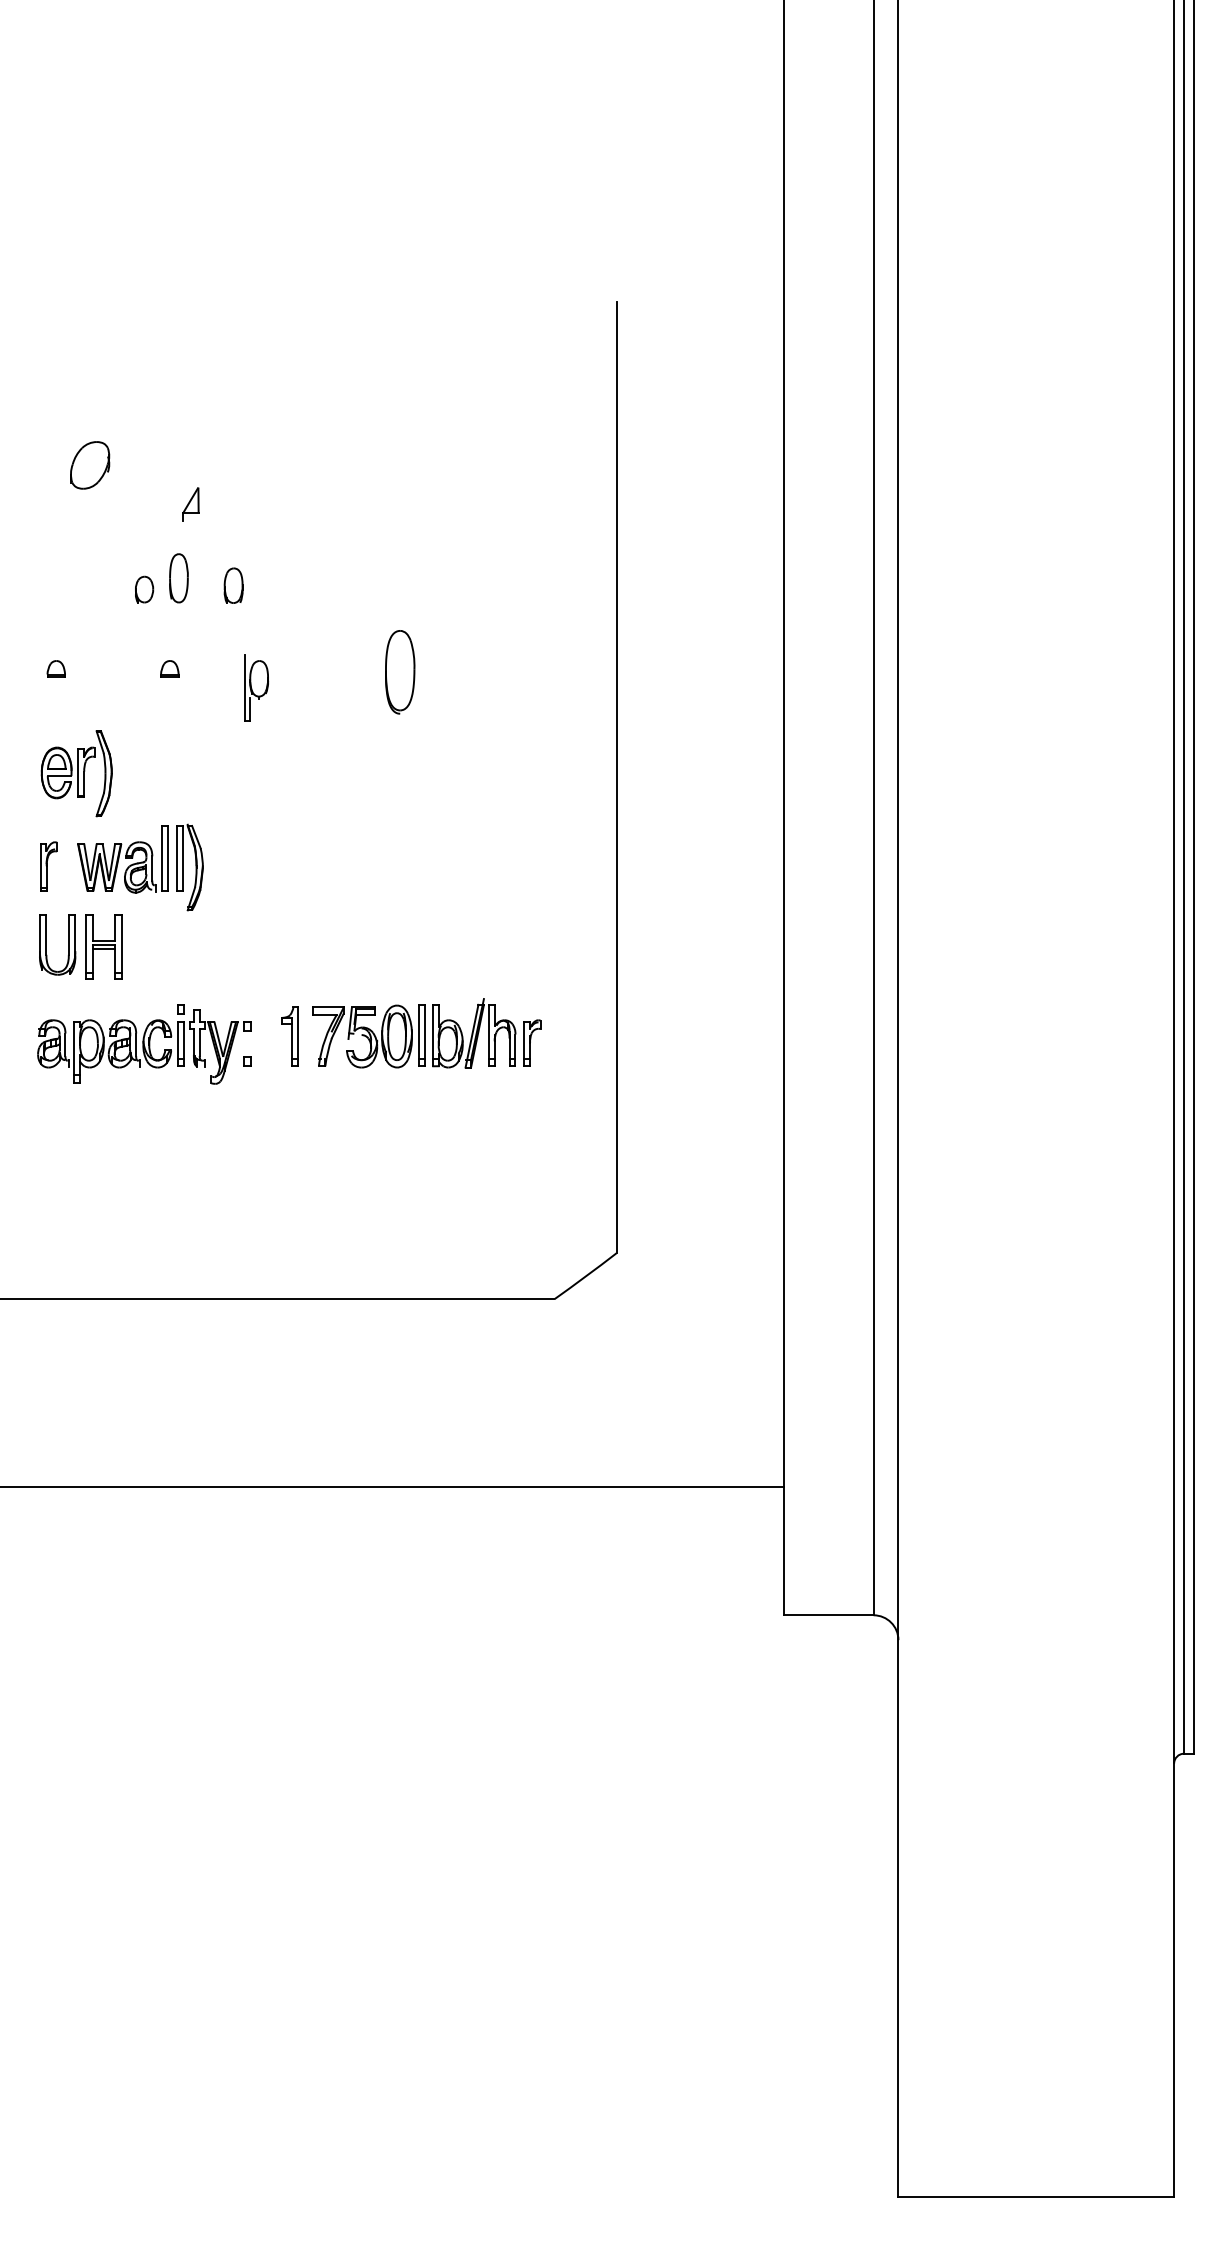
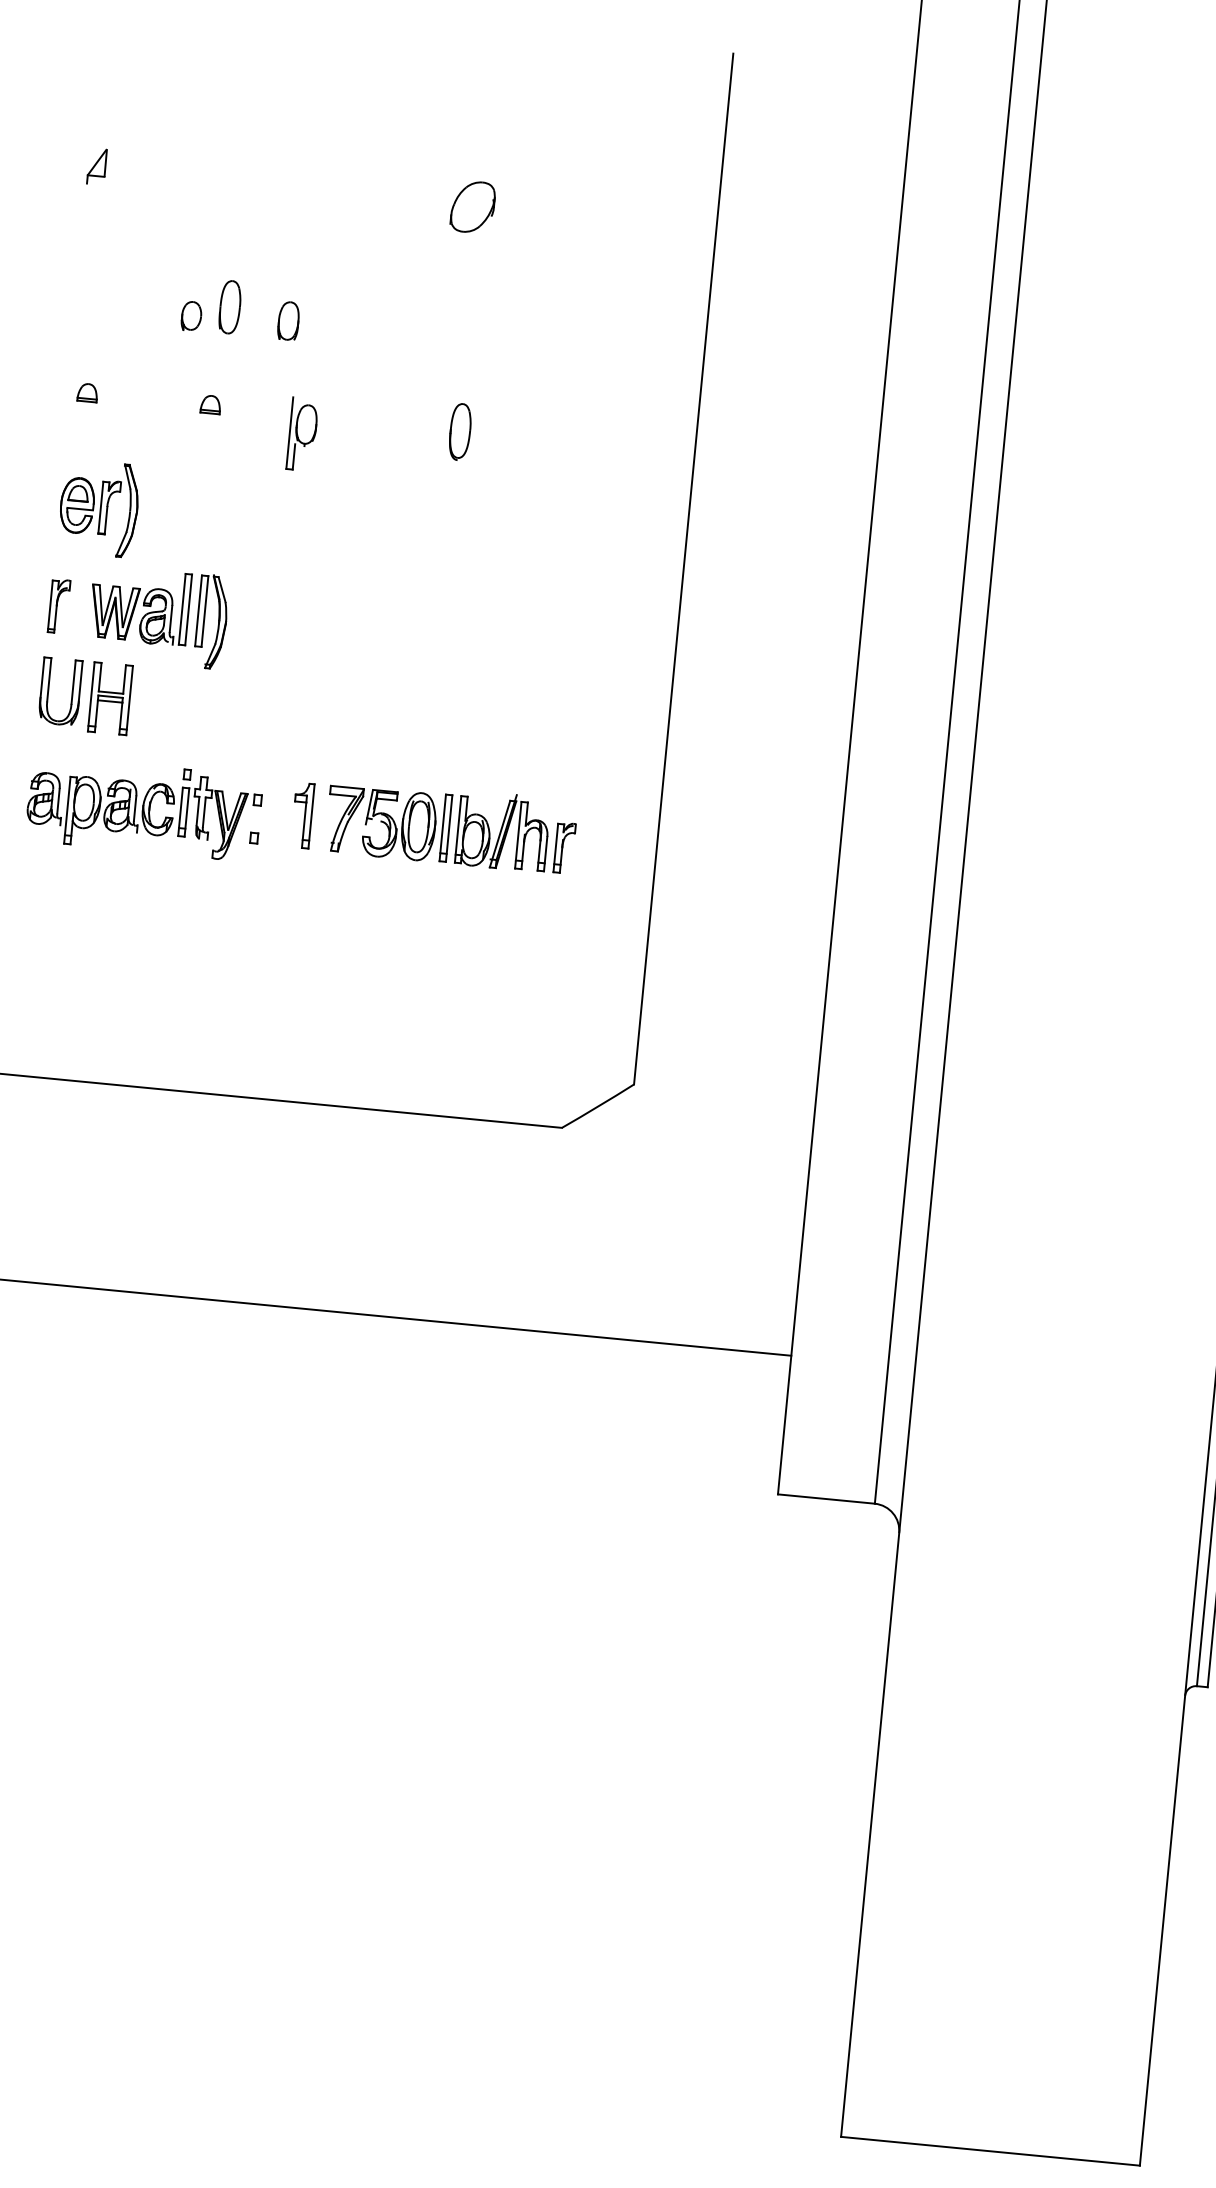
part: (90, 465) -> (473, 207), moved
part: (190, 504) -> (96, 166), moved
part: (400, 671) -> (460, 431), size x0.62

